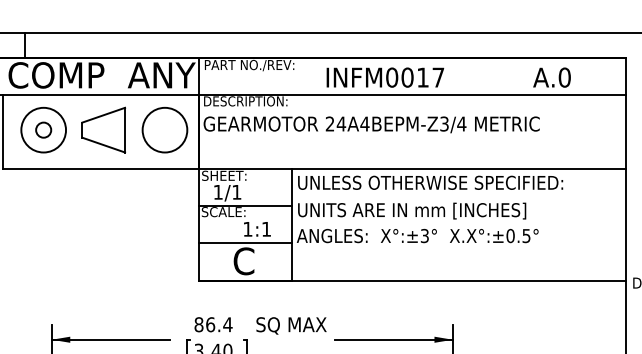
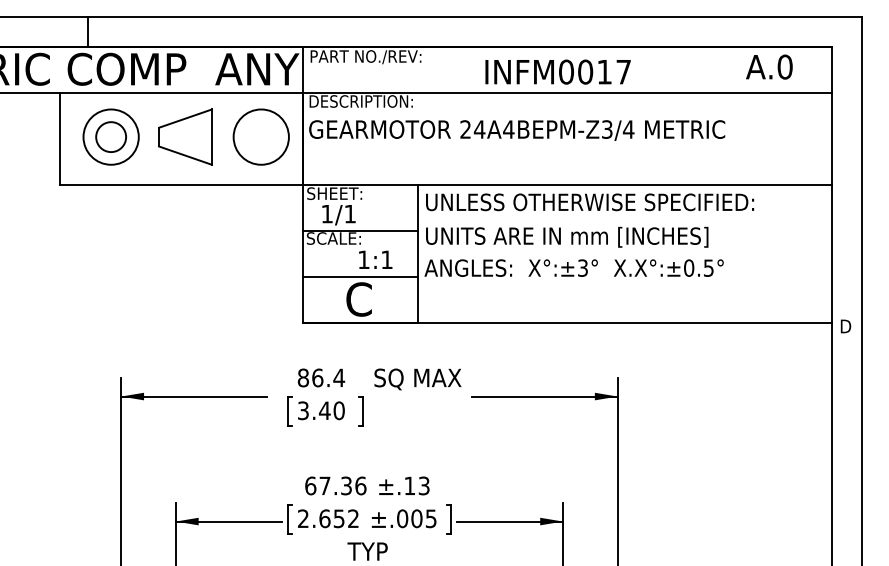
text: (384, 77) -> (557, 71), moved
text: (552, 77) -> (769, 66), moved
circle: (43, 129) -> (110, 136), size x1.6

